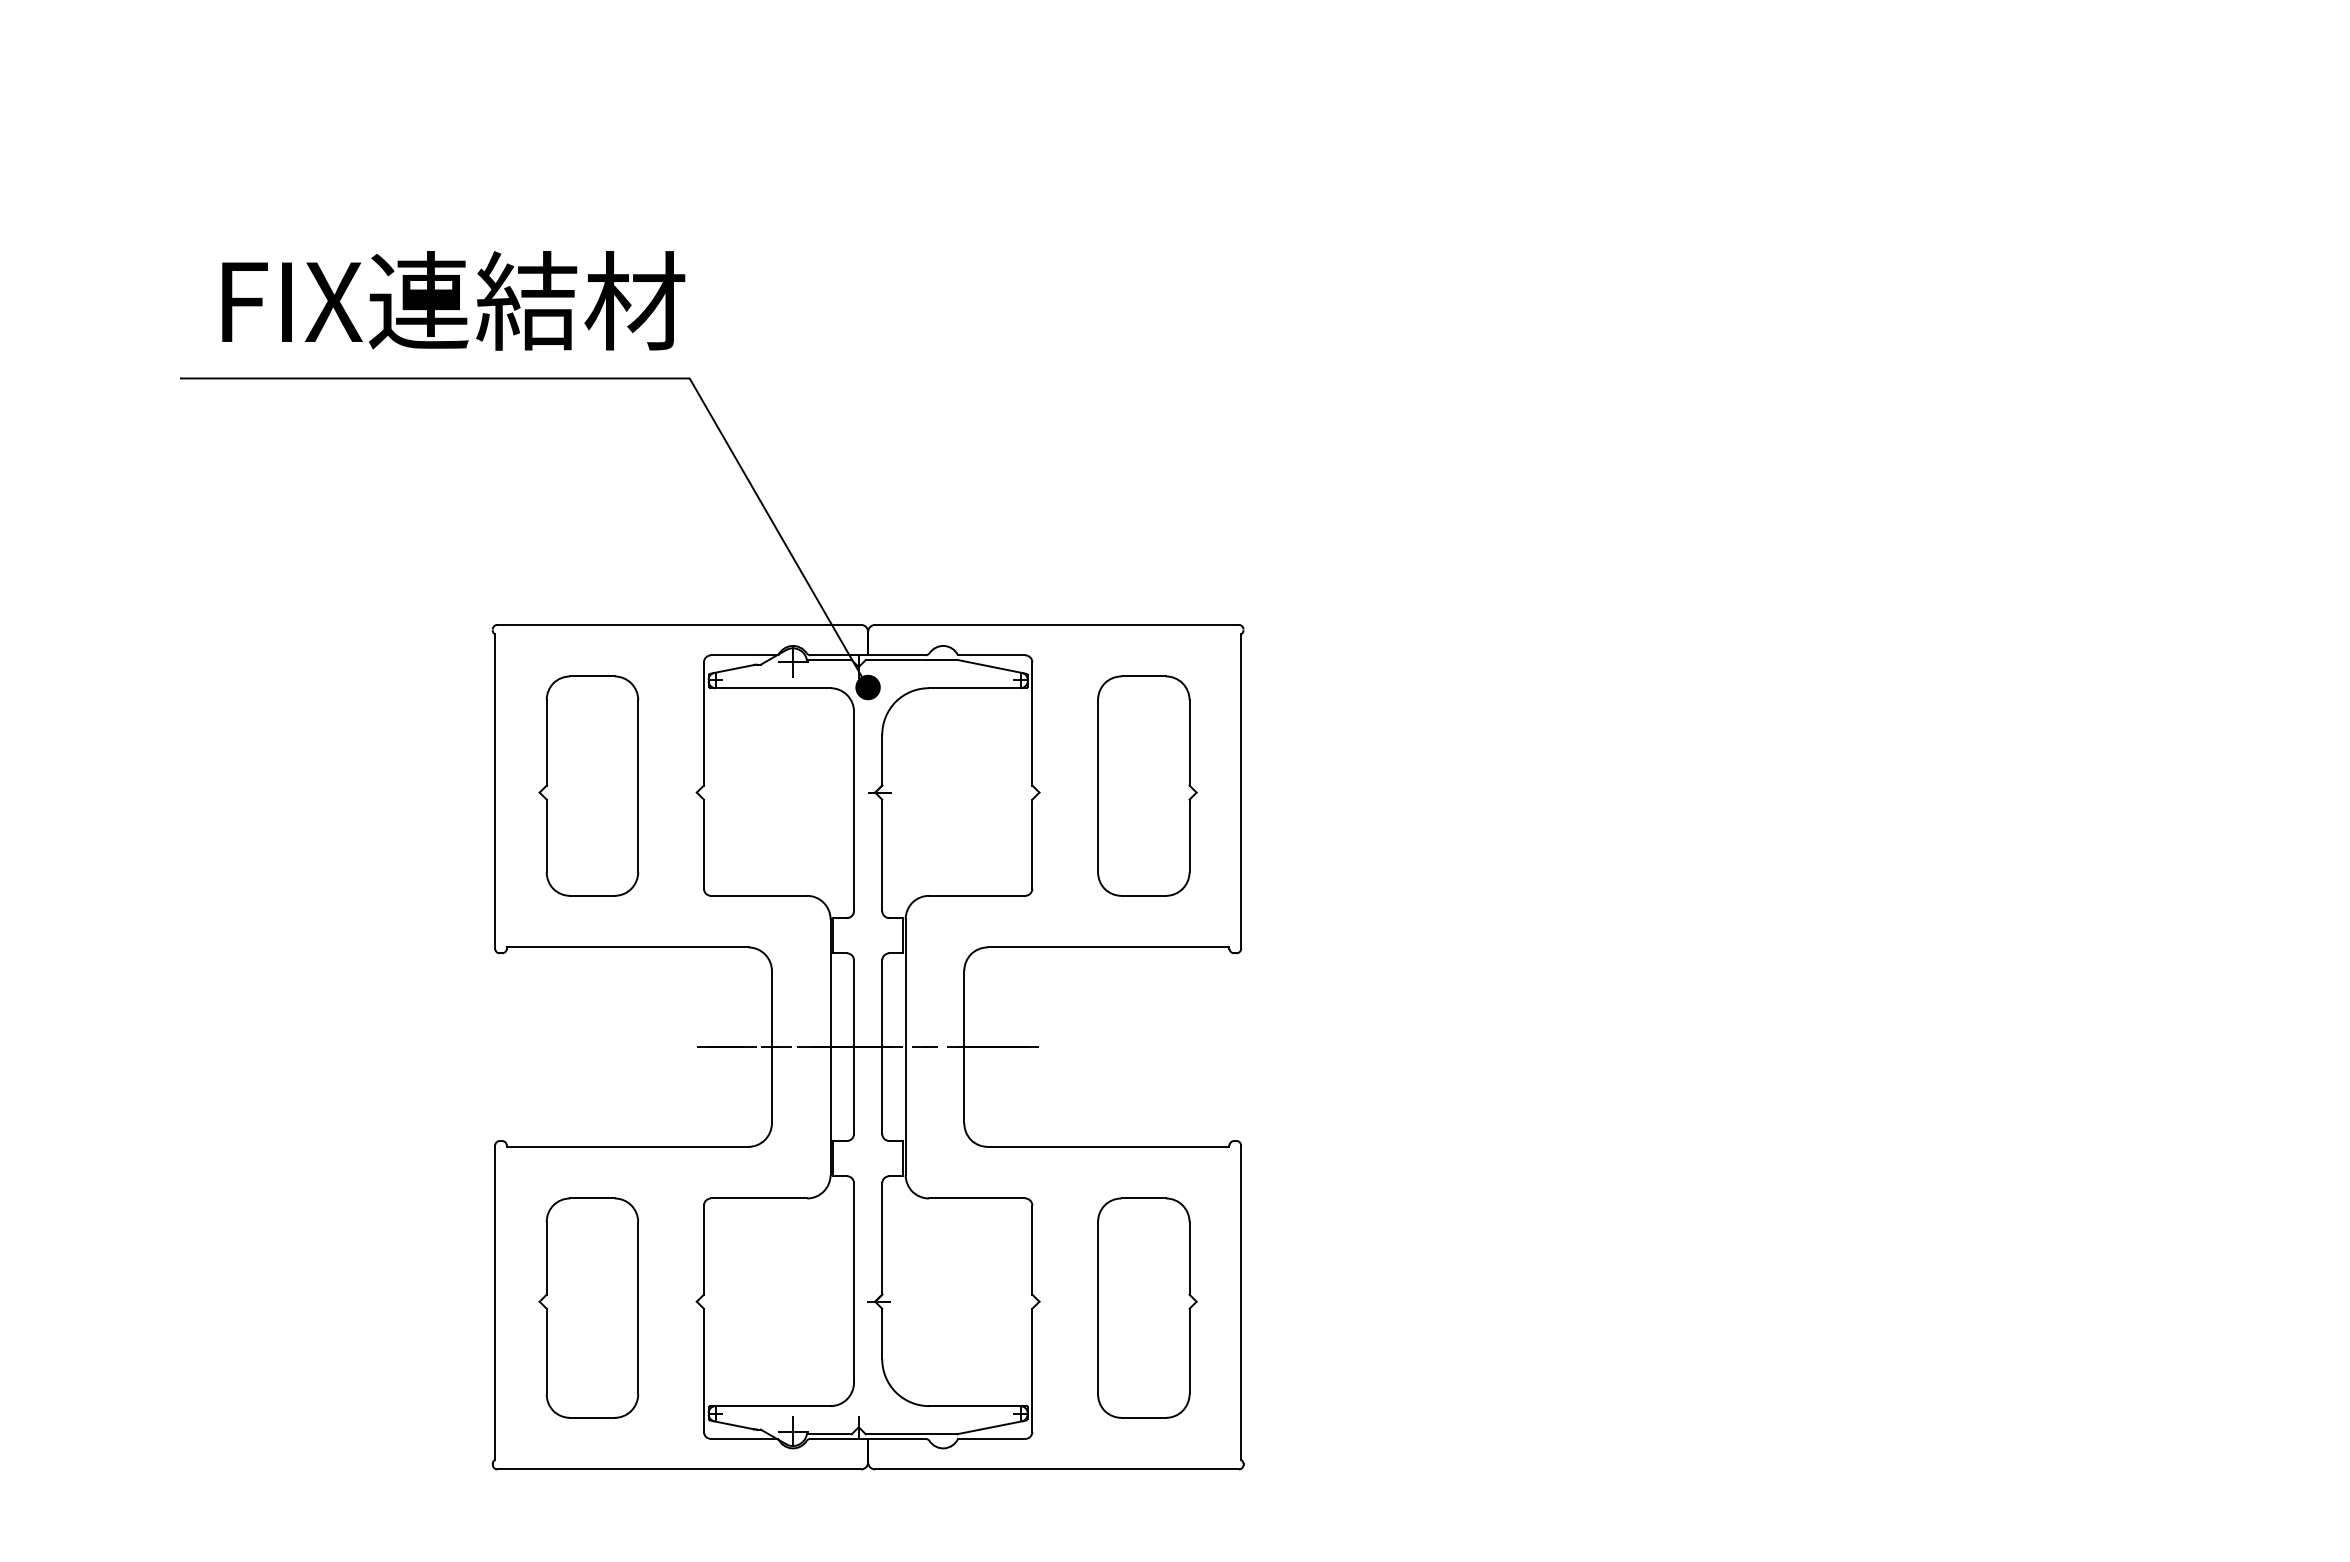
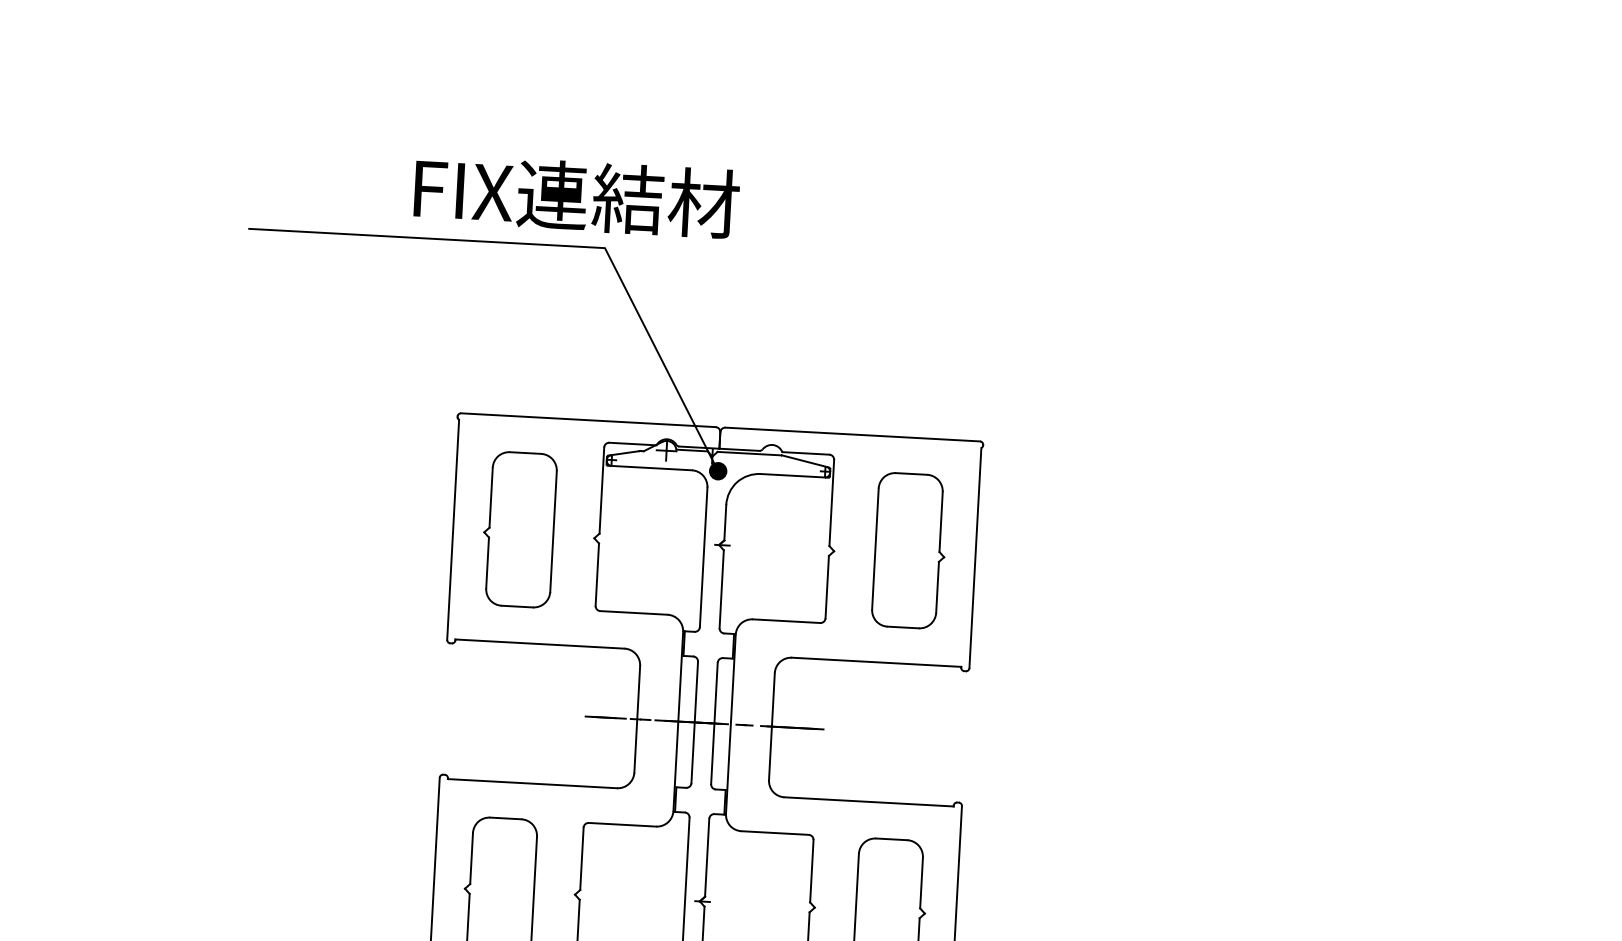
text: (453, 300) -> (576, 196), moved

